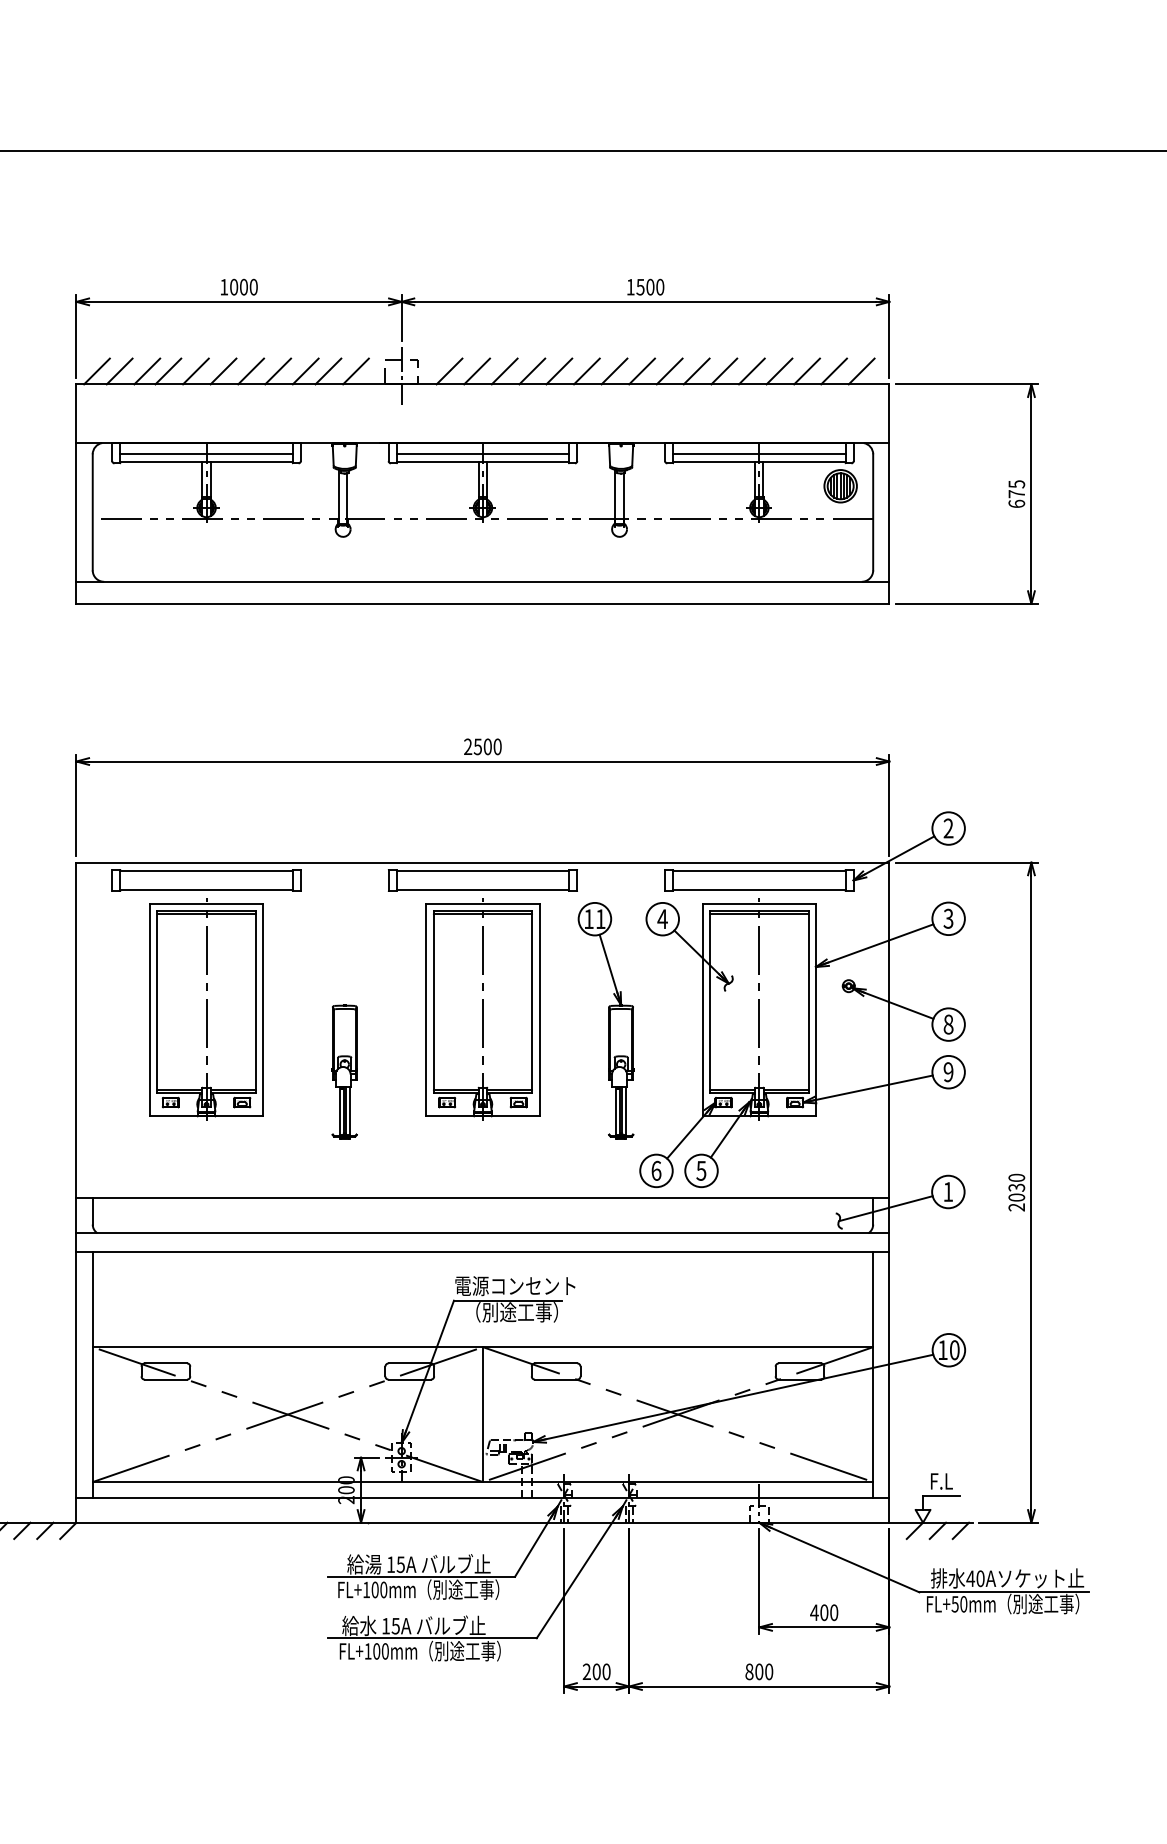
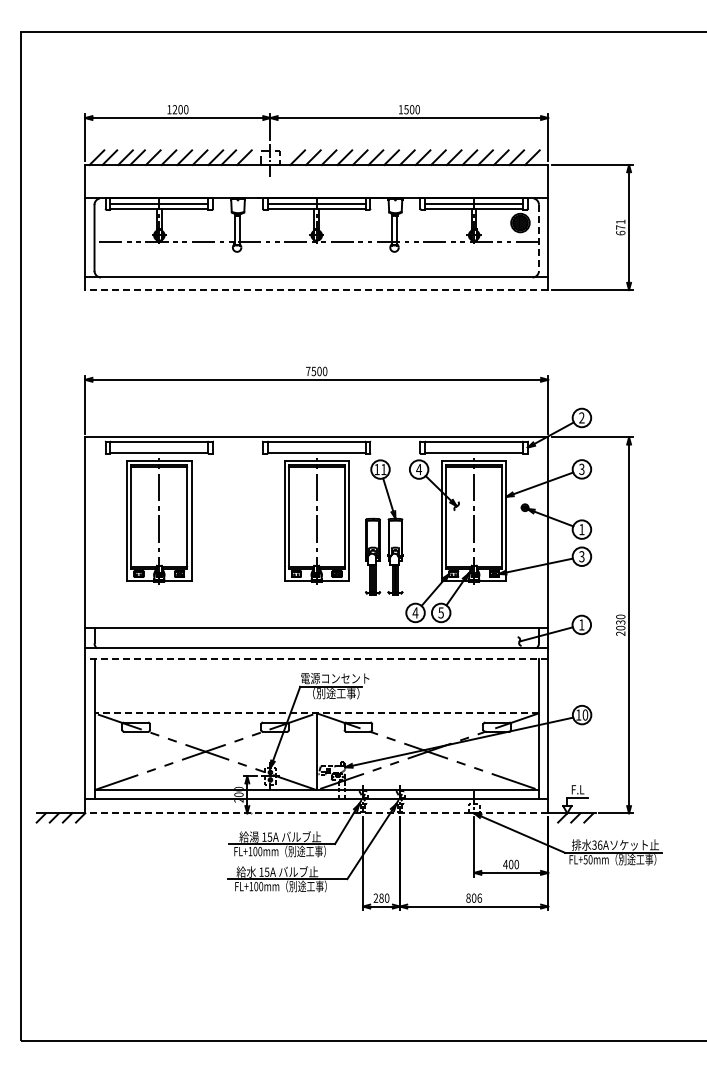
text: (233, 286) -> (174, 109), 1000 -> 1200
text: (1016, 483) -> (620, 221), 675 -> 671
line: (872, 513) -> (538, 238), solid -> dashed
line: (482, 604) -> (316, 290), solid -> dashed
text: (468, 746) -> (308, 371), 2500 -> 7500
text: (947, 1024) -> (581, 529), 8 -> 1
part: (345, 1071) -> (373, 556), moved
text: (947, 1071) -> (581, 556), 9 -> 3
text: (656, 1170) -> (415, 612), 6 -> 4
line: (482, 1252) -> (316, 659), solid -> dashed
line: (482, 1347) -> (316, 713), solid -> dashed
line: (482, 1523) -> (316, 813), solid -> dashed
text: (975, 1577) -> (597, 844), 40A -> 36A
text: (768, 1670) -> (479, 897), 800 -> 806
text: (596, 1672) -> (381, 898), 200 -> 280

